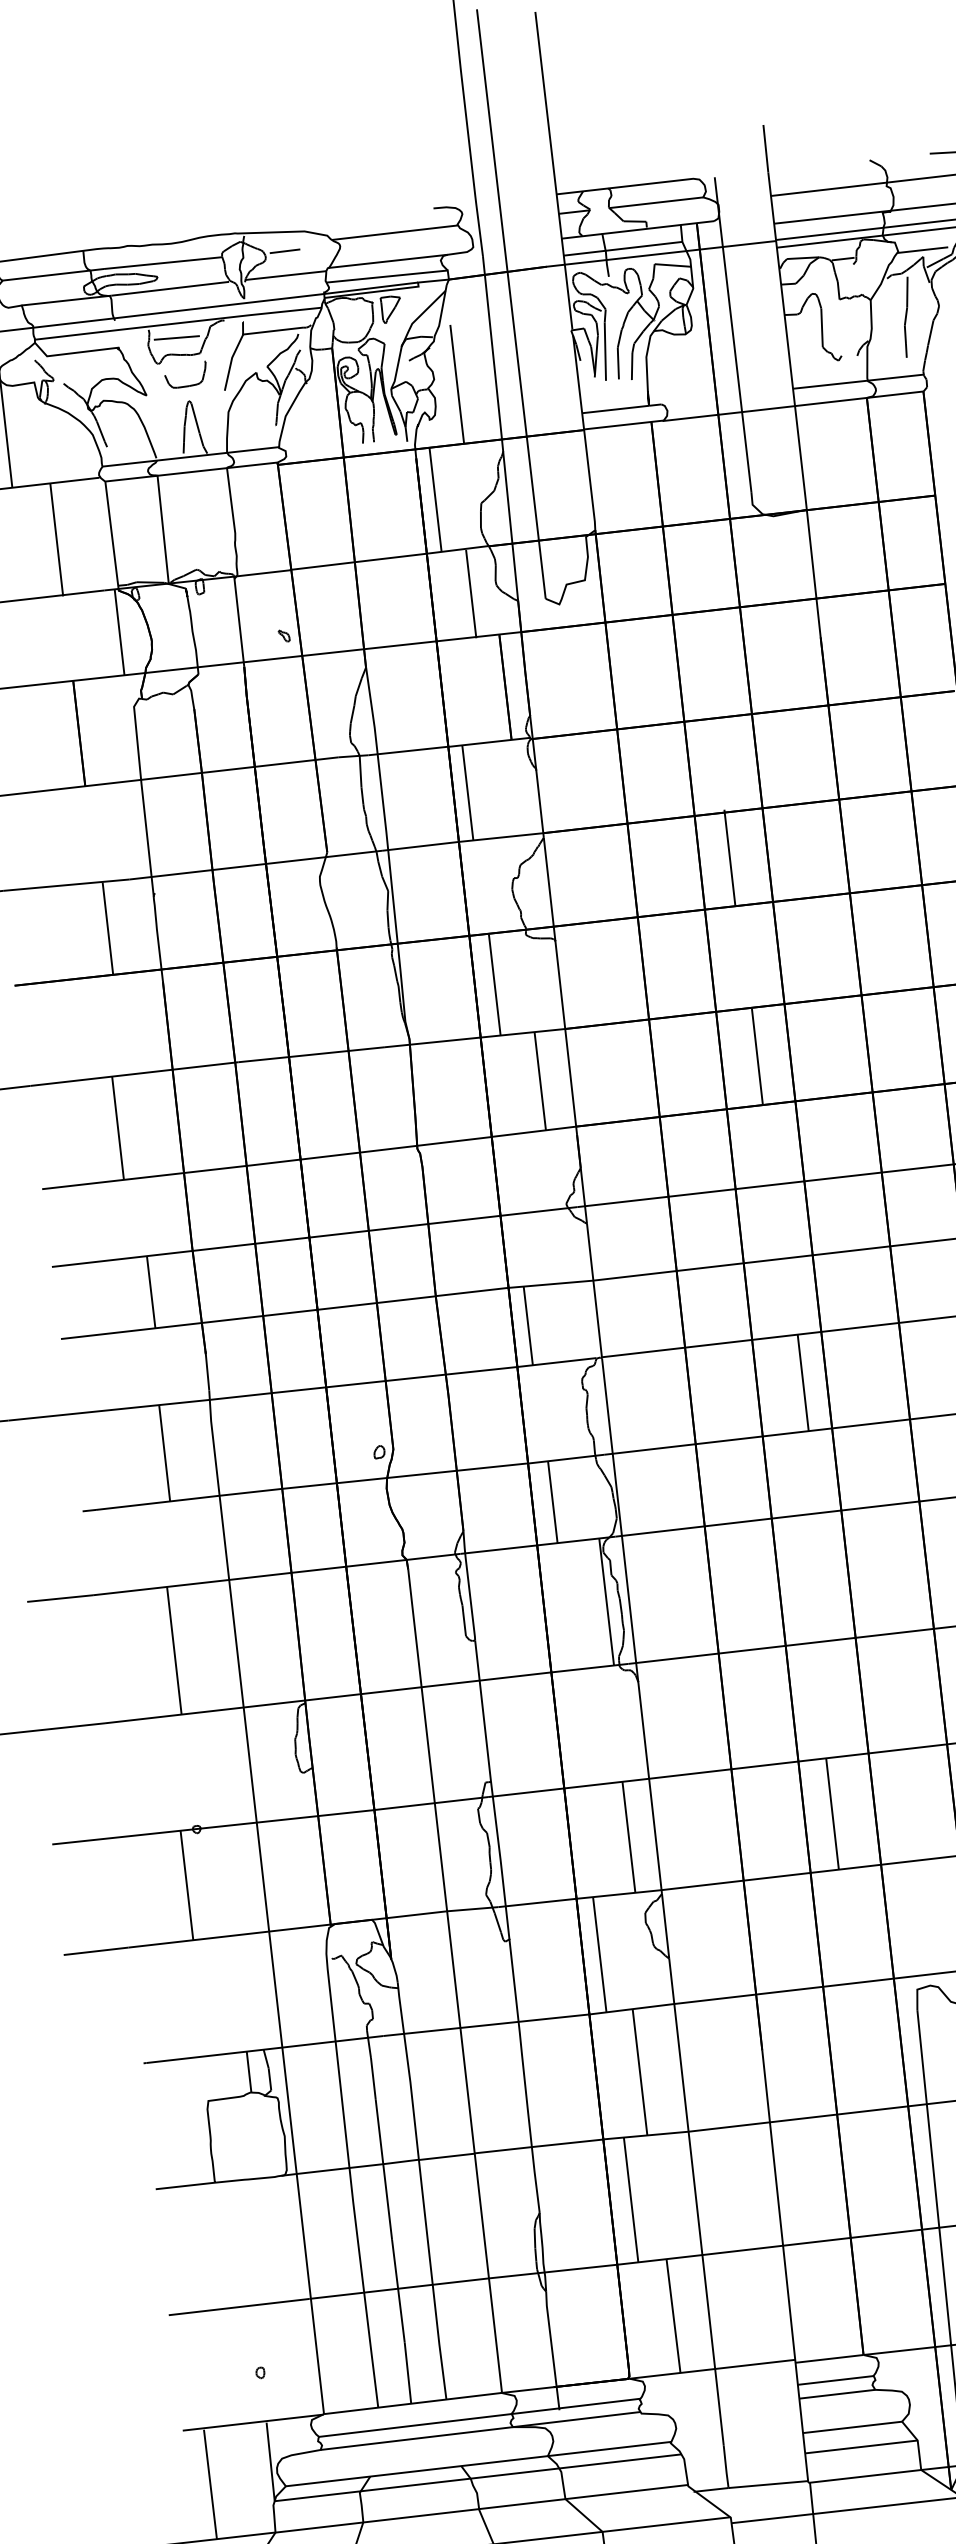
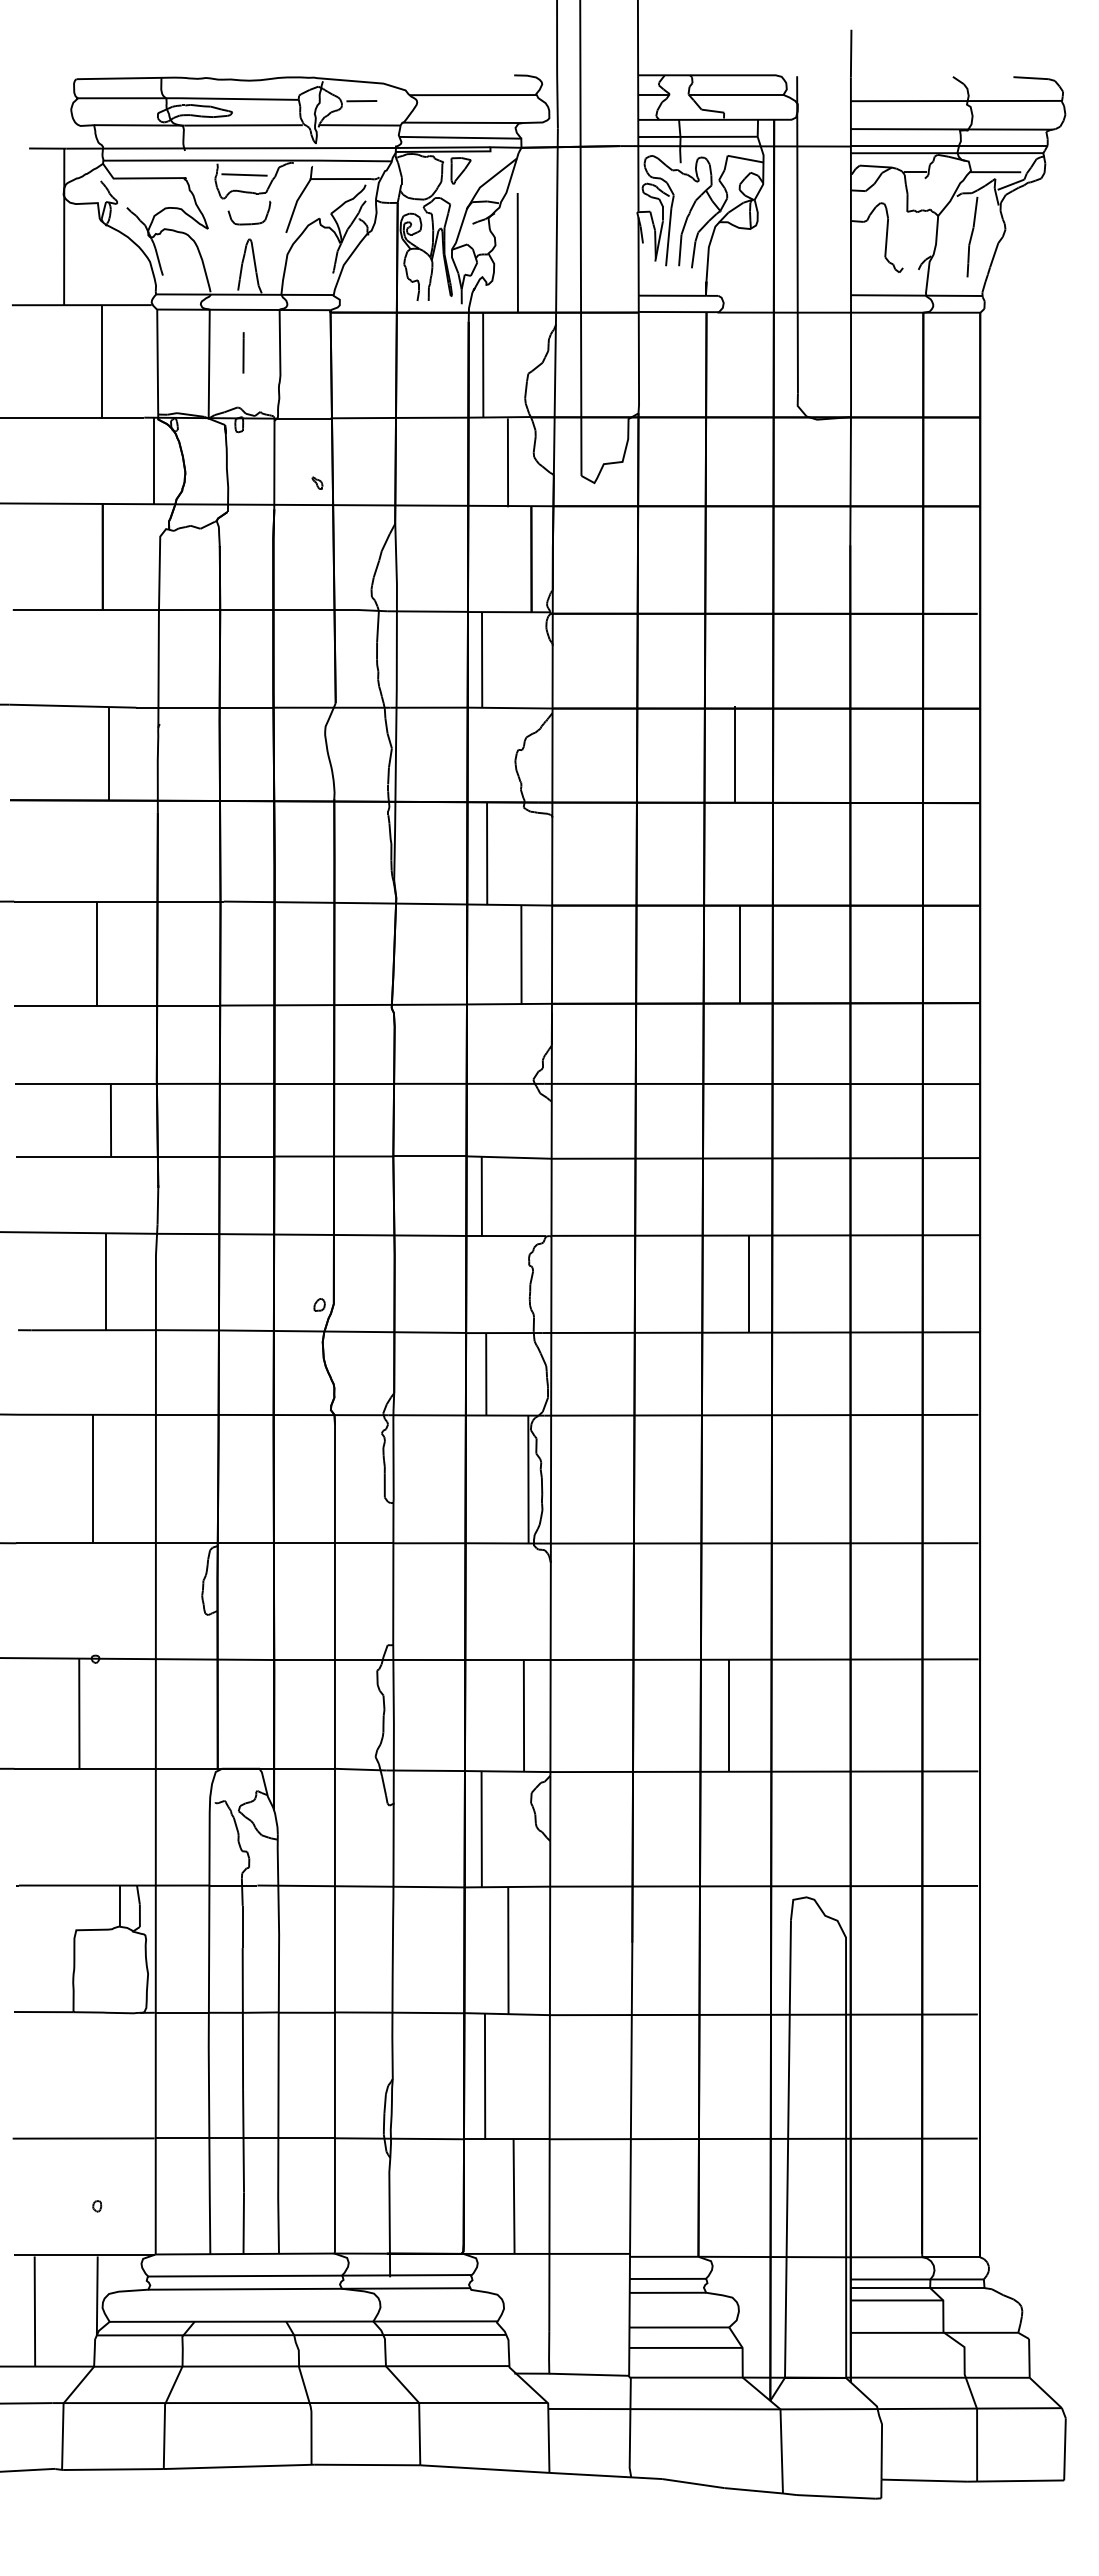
line: (195, 514) -> (243, 352), added

